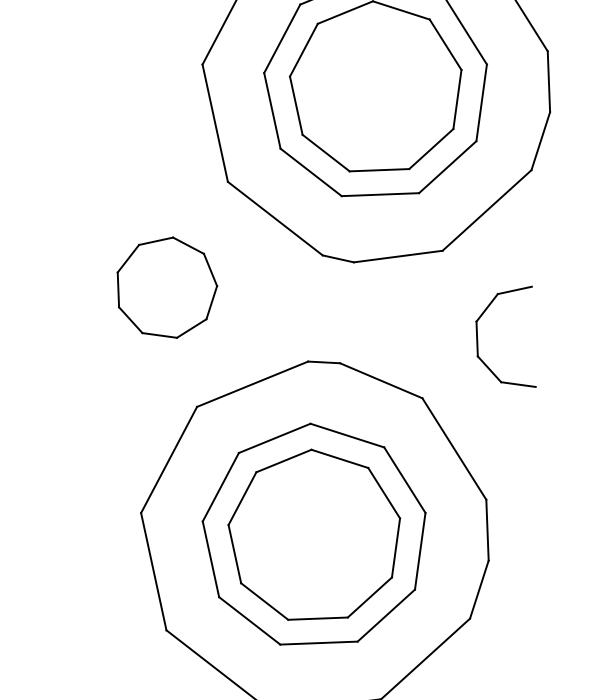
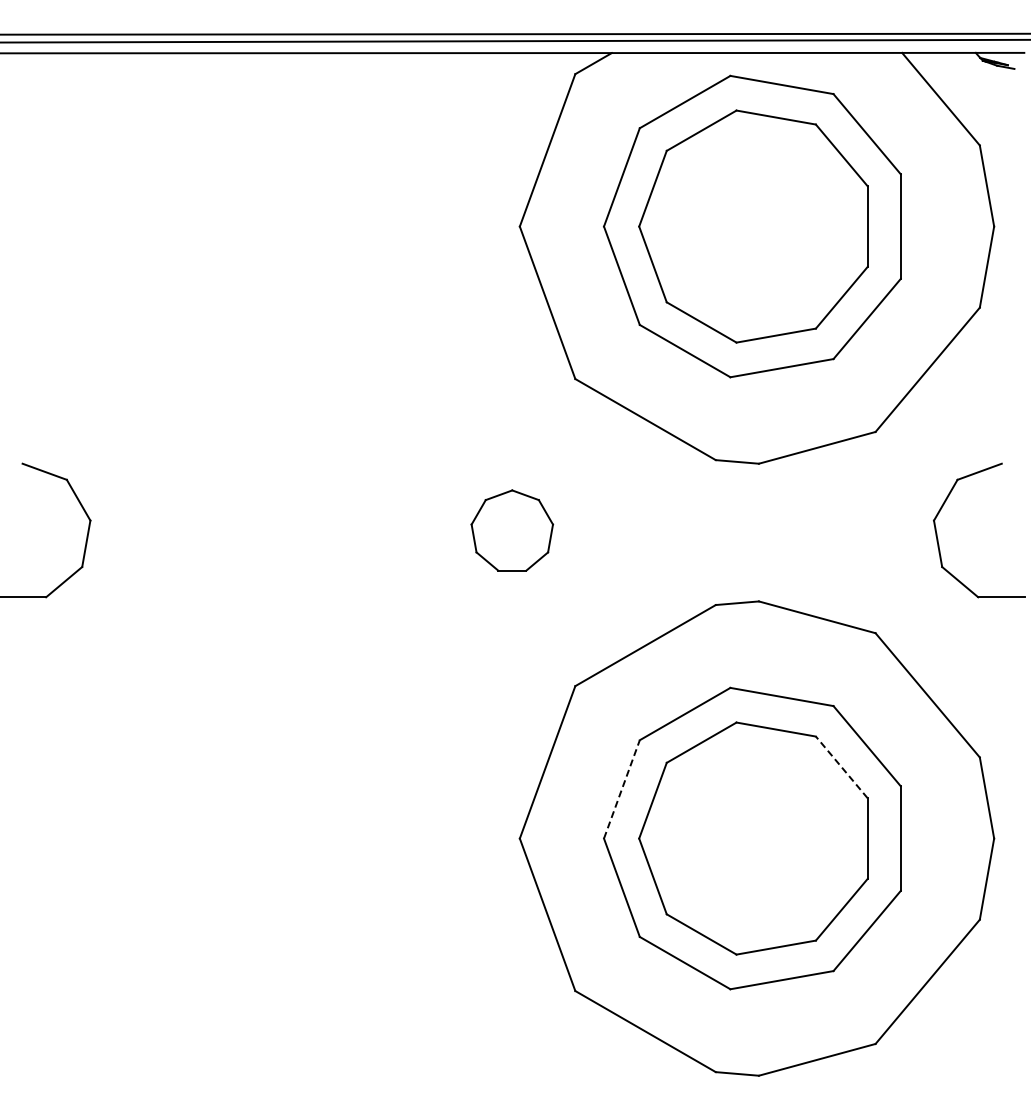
part: (166, 286) -> (512, 530), size x0.6
line: (221, 486) -> (622, 788), solid -> dashed
line: (383, 493) -> (841, 767), solid -> dashed

